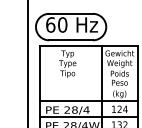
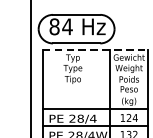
text: (56, 24) -> (60, 26), 60 -> 84
line: (88, 46) -> (95, 50), solid -> dashed

